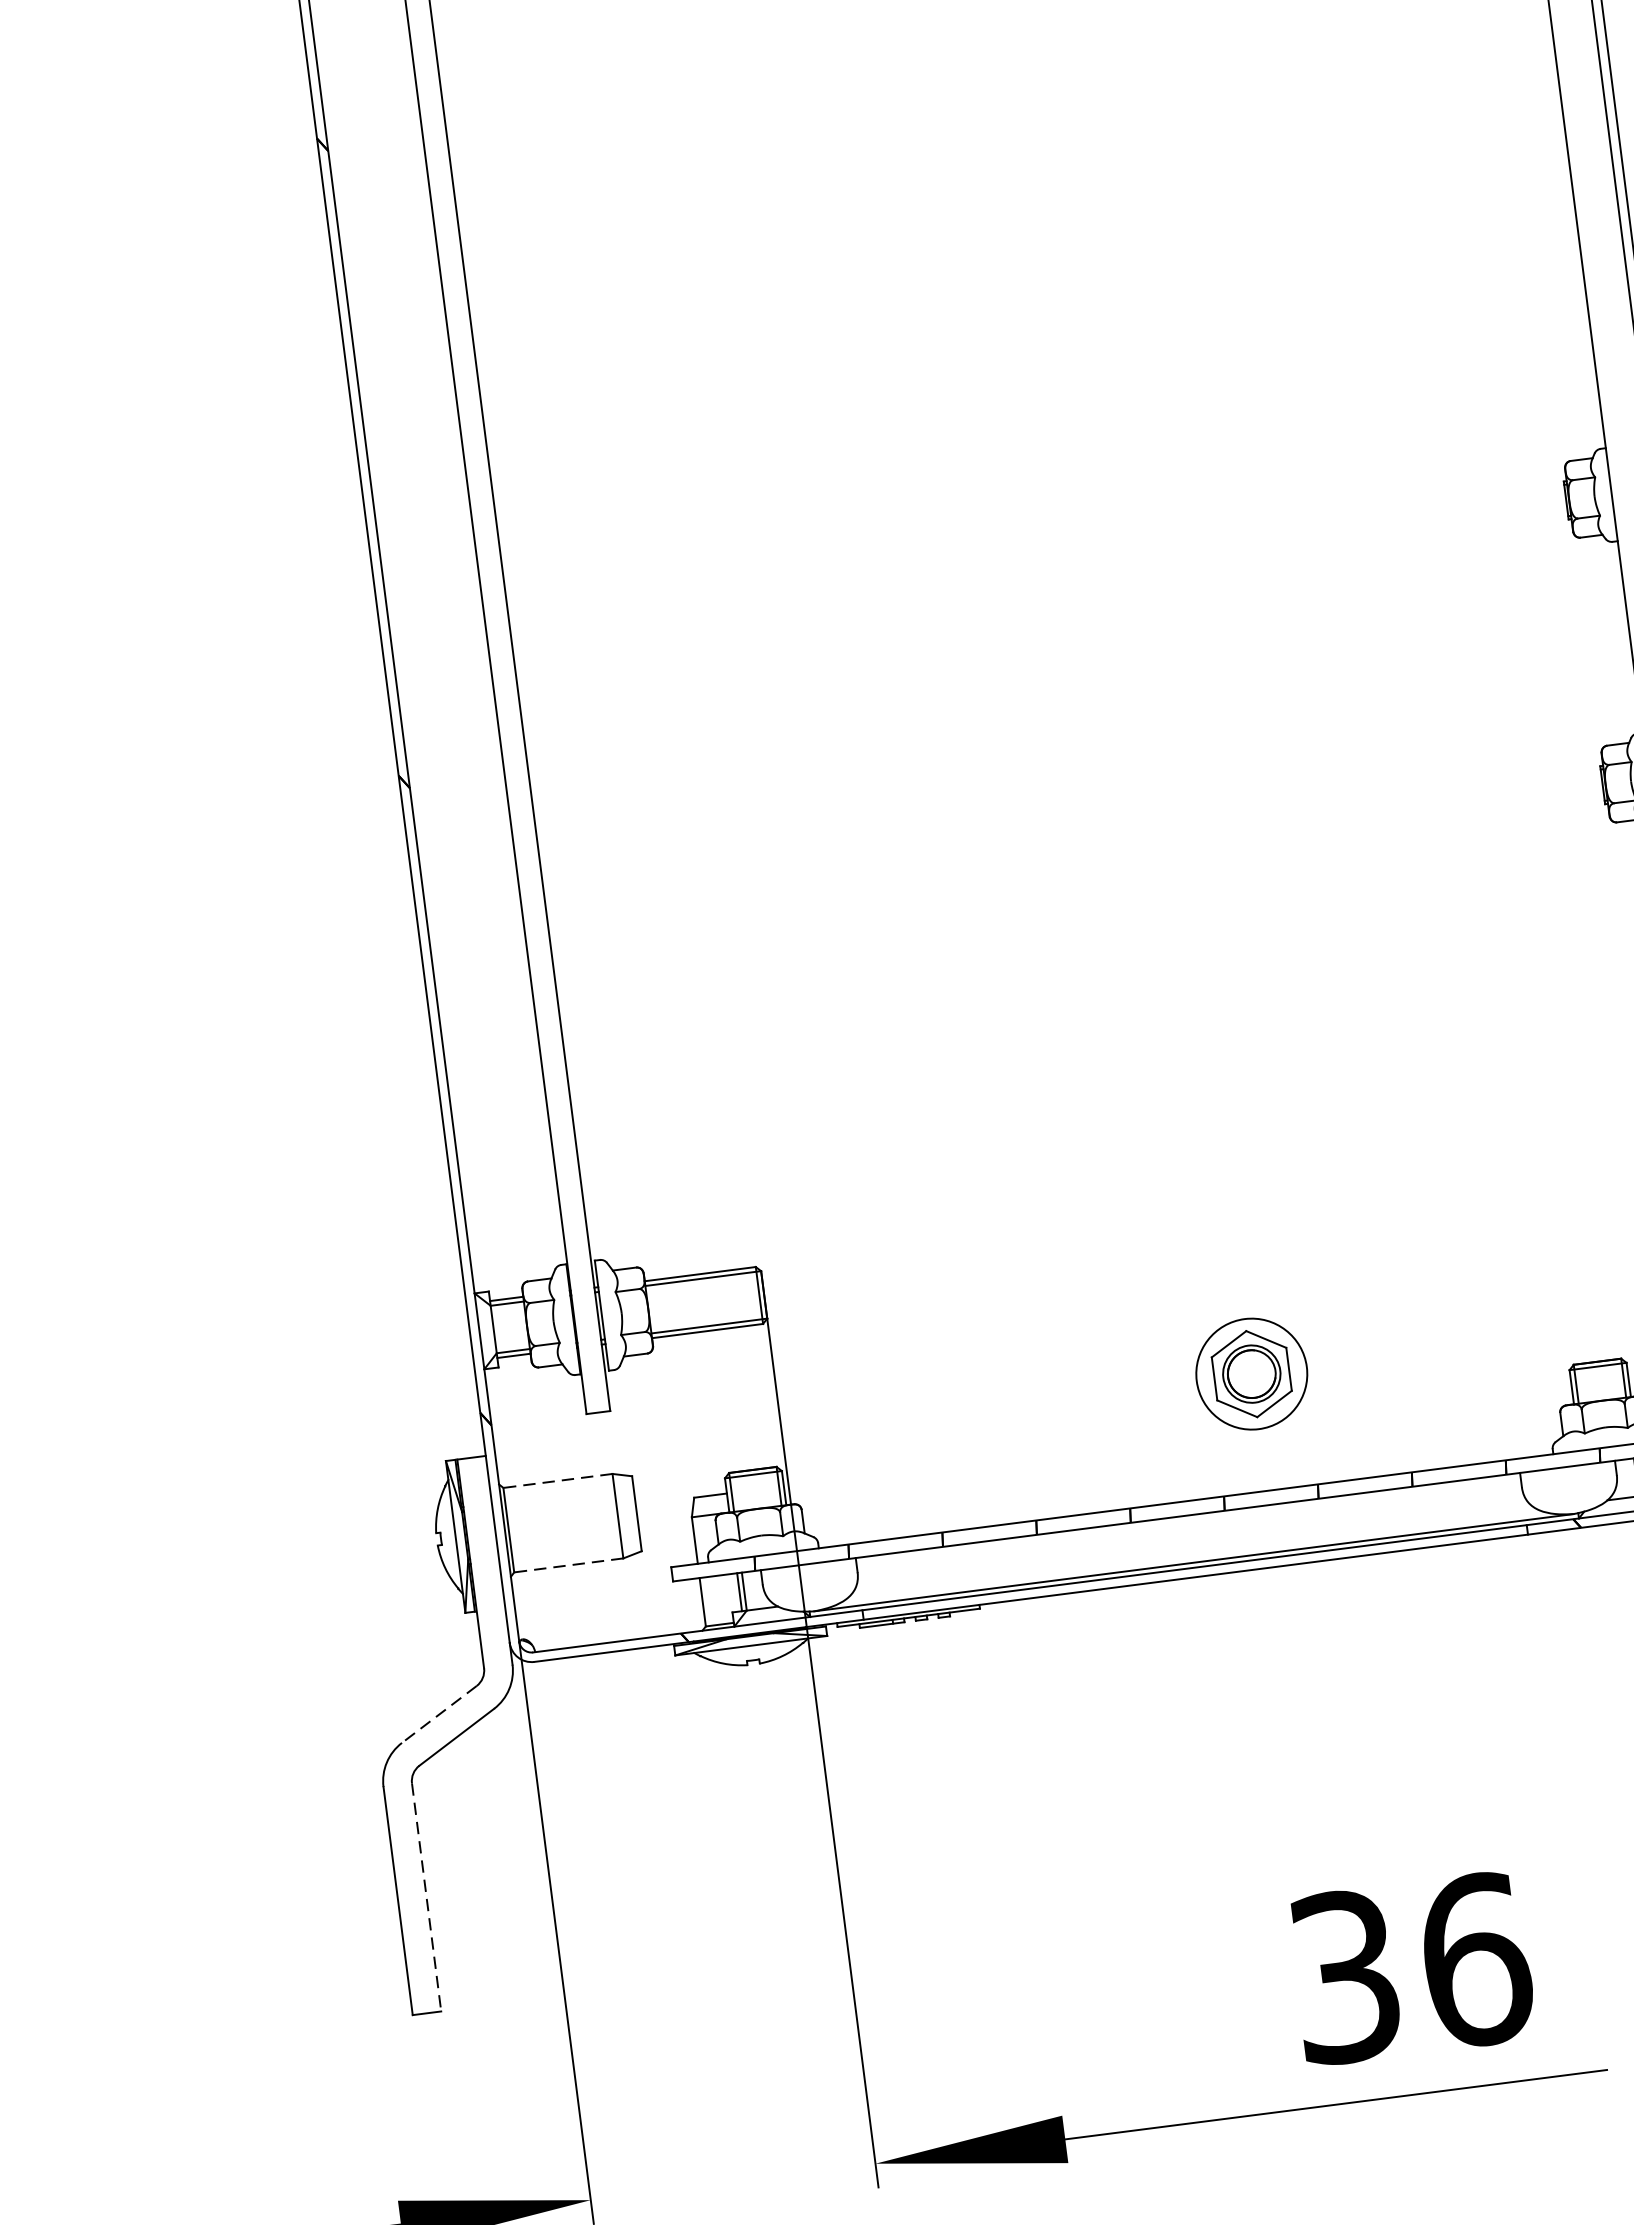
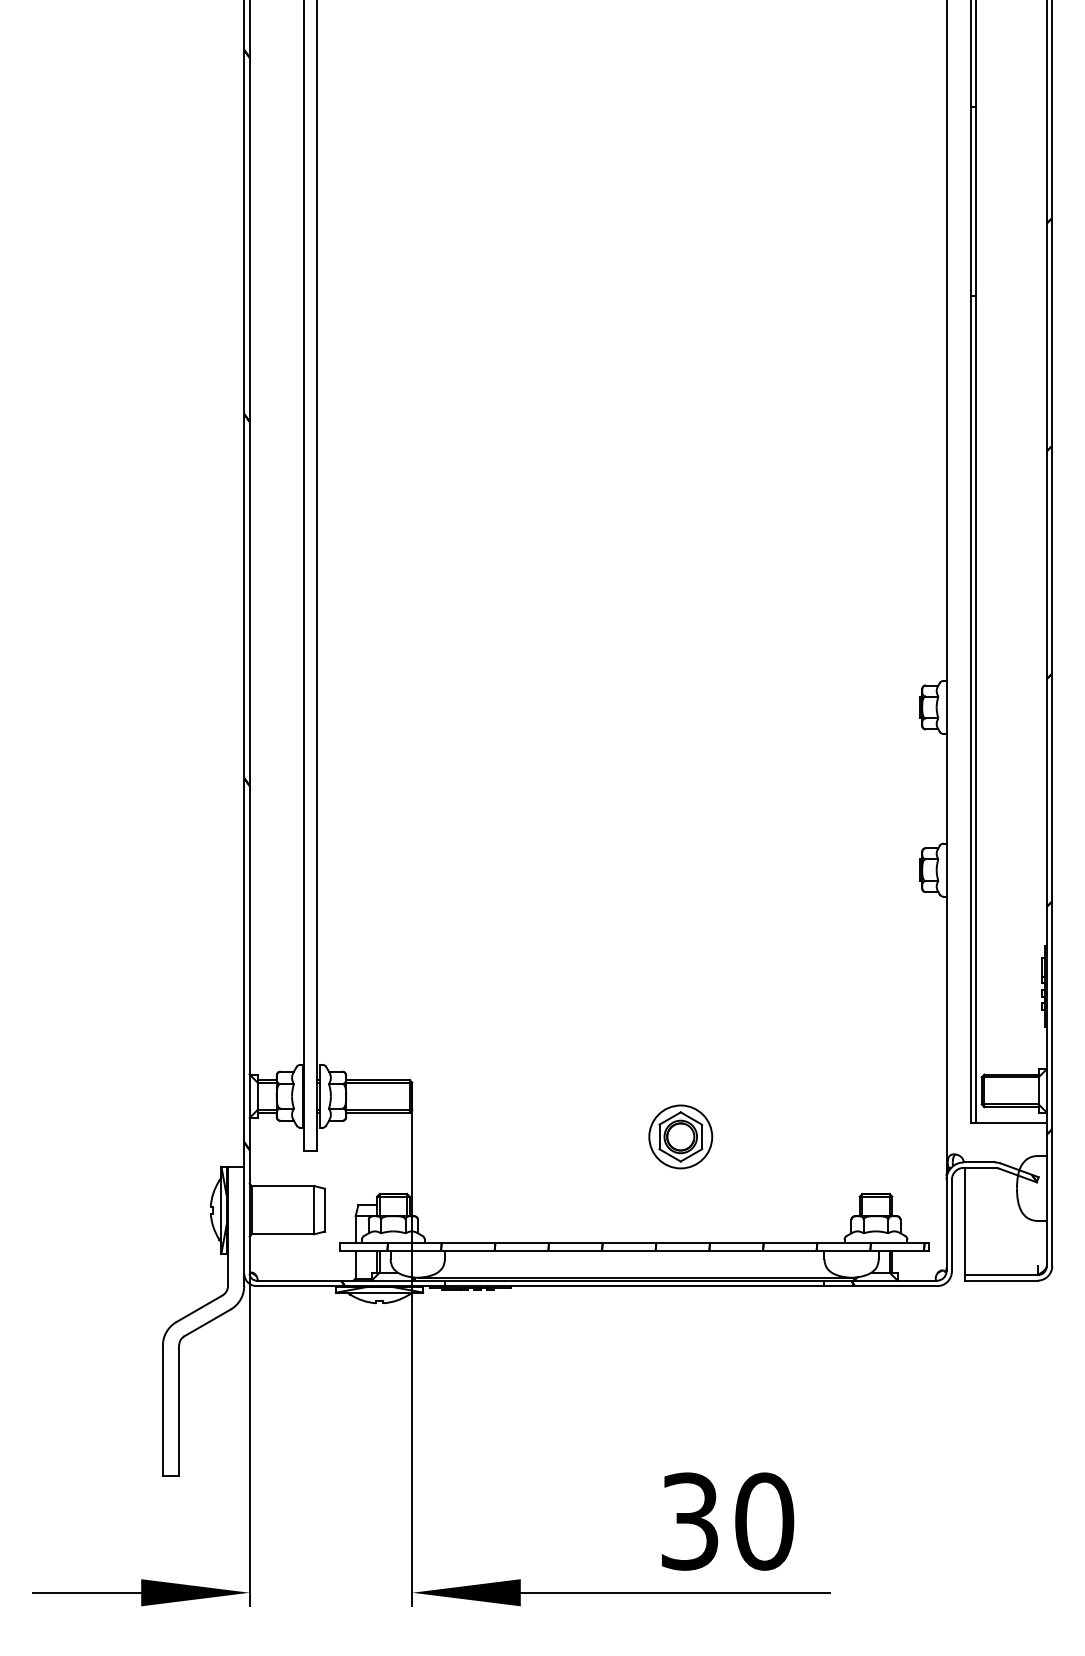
part: (1251, 1373) -> (680, 1136), moved
line: (557, 1481) -> (282, 1186), dashed -> solid
line: (567, 1565) -> (282, 1234), dashed -> solid
line: (439, 1713) -> (199, 1308), dashed -> solid
line: (427, 1898) -> (179, 1411), dashed -> solid
text: (1475, 1960) -> (764, 1521), 36 -> 30

